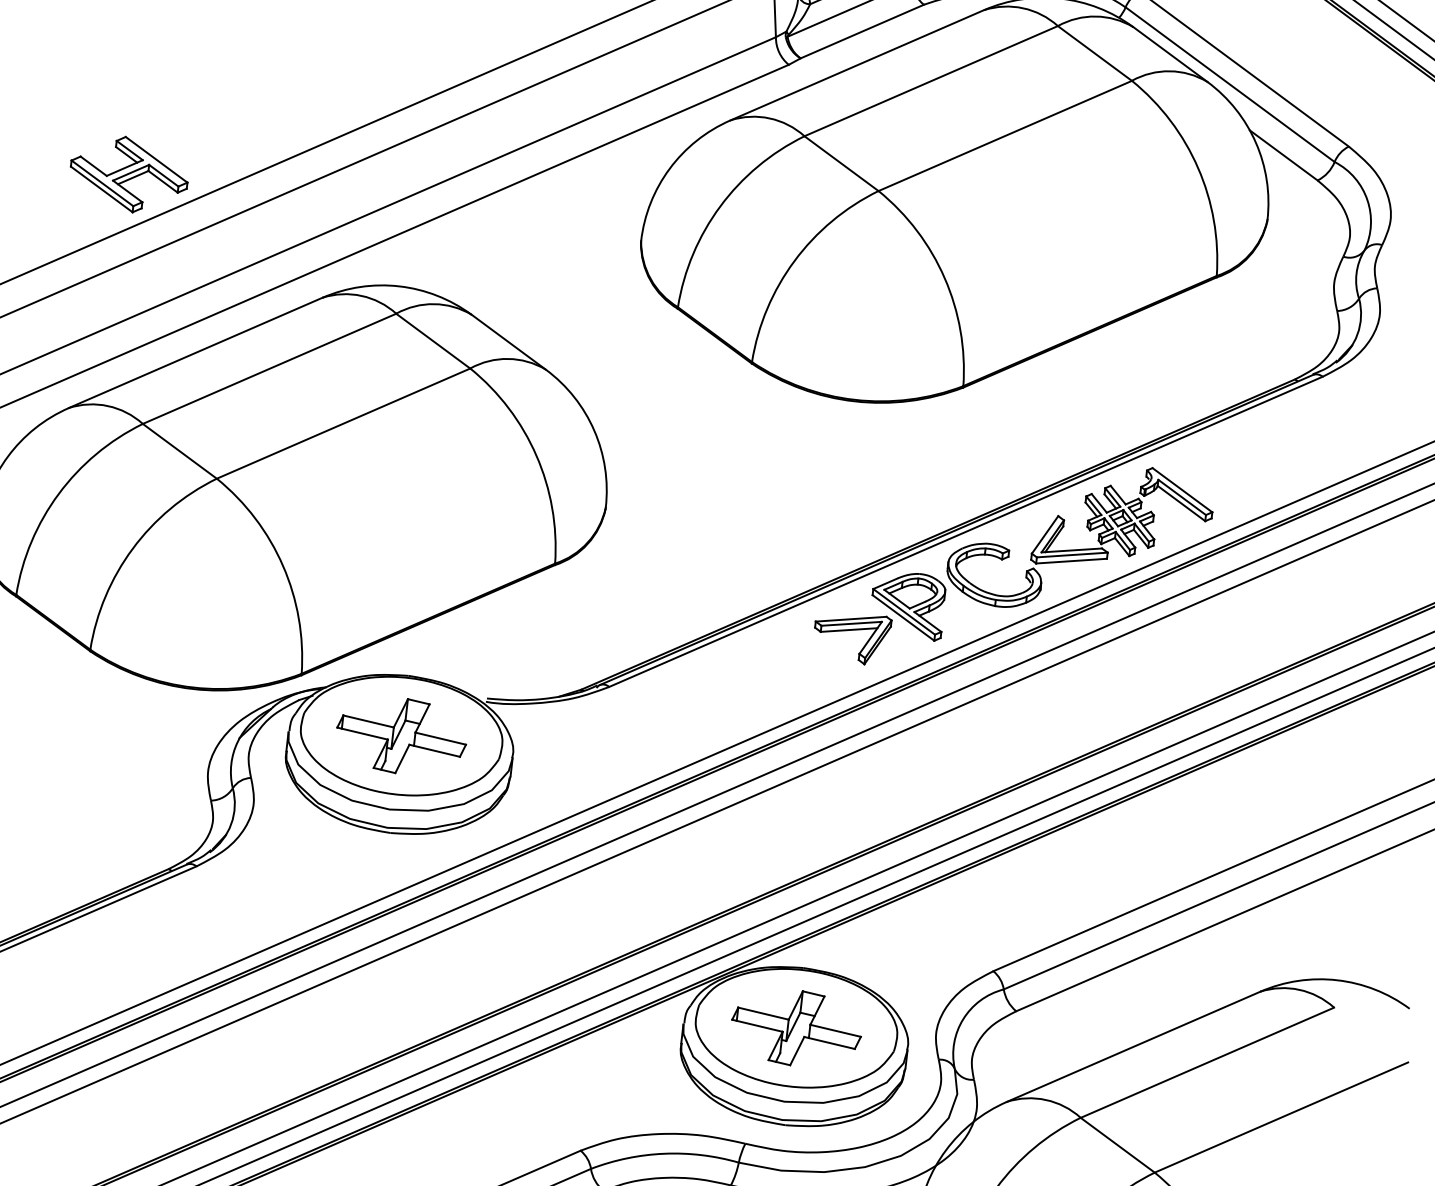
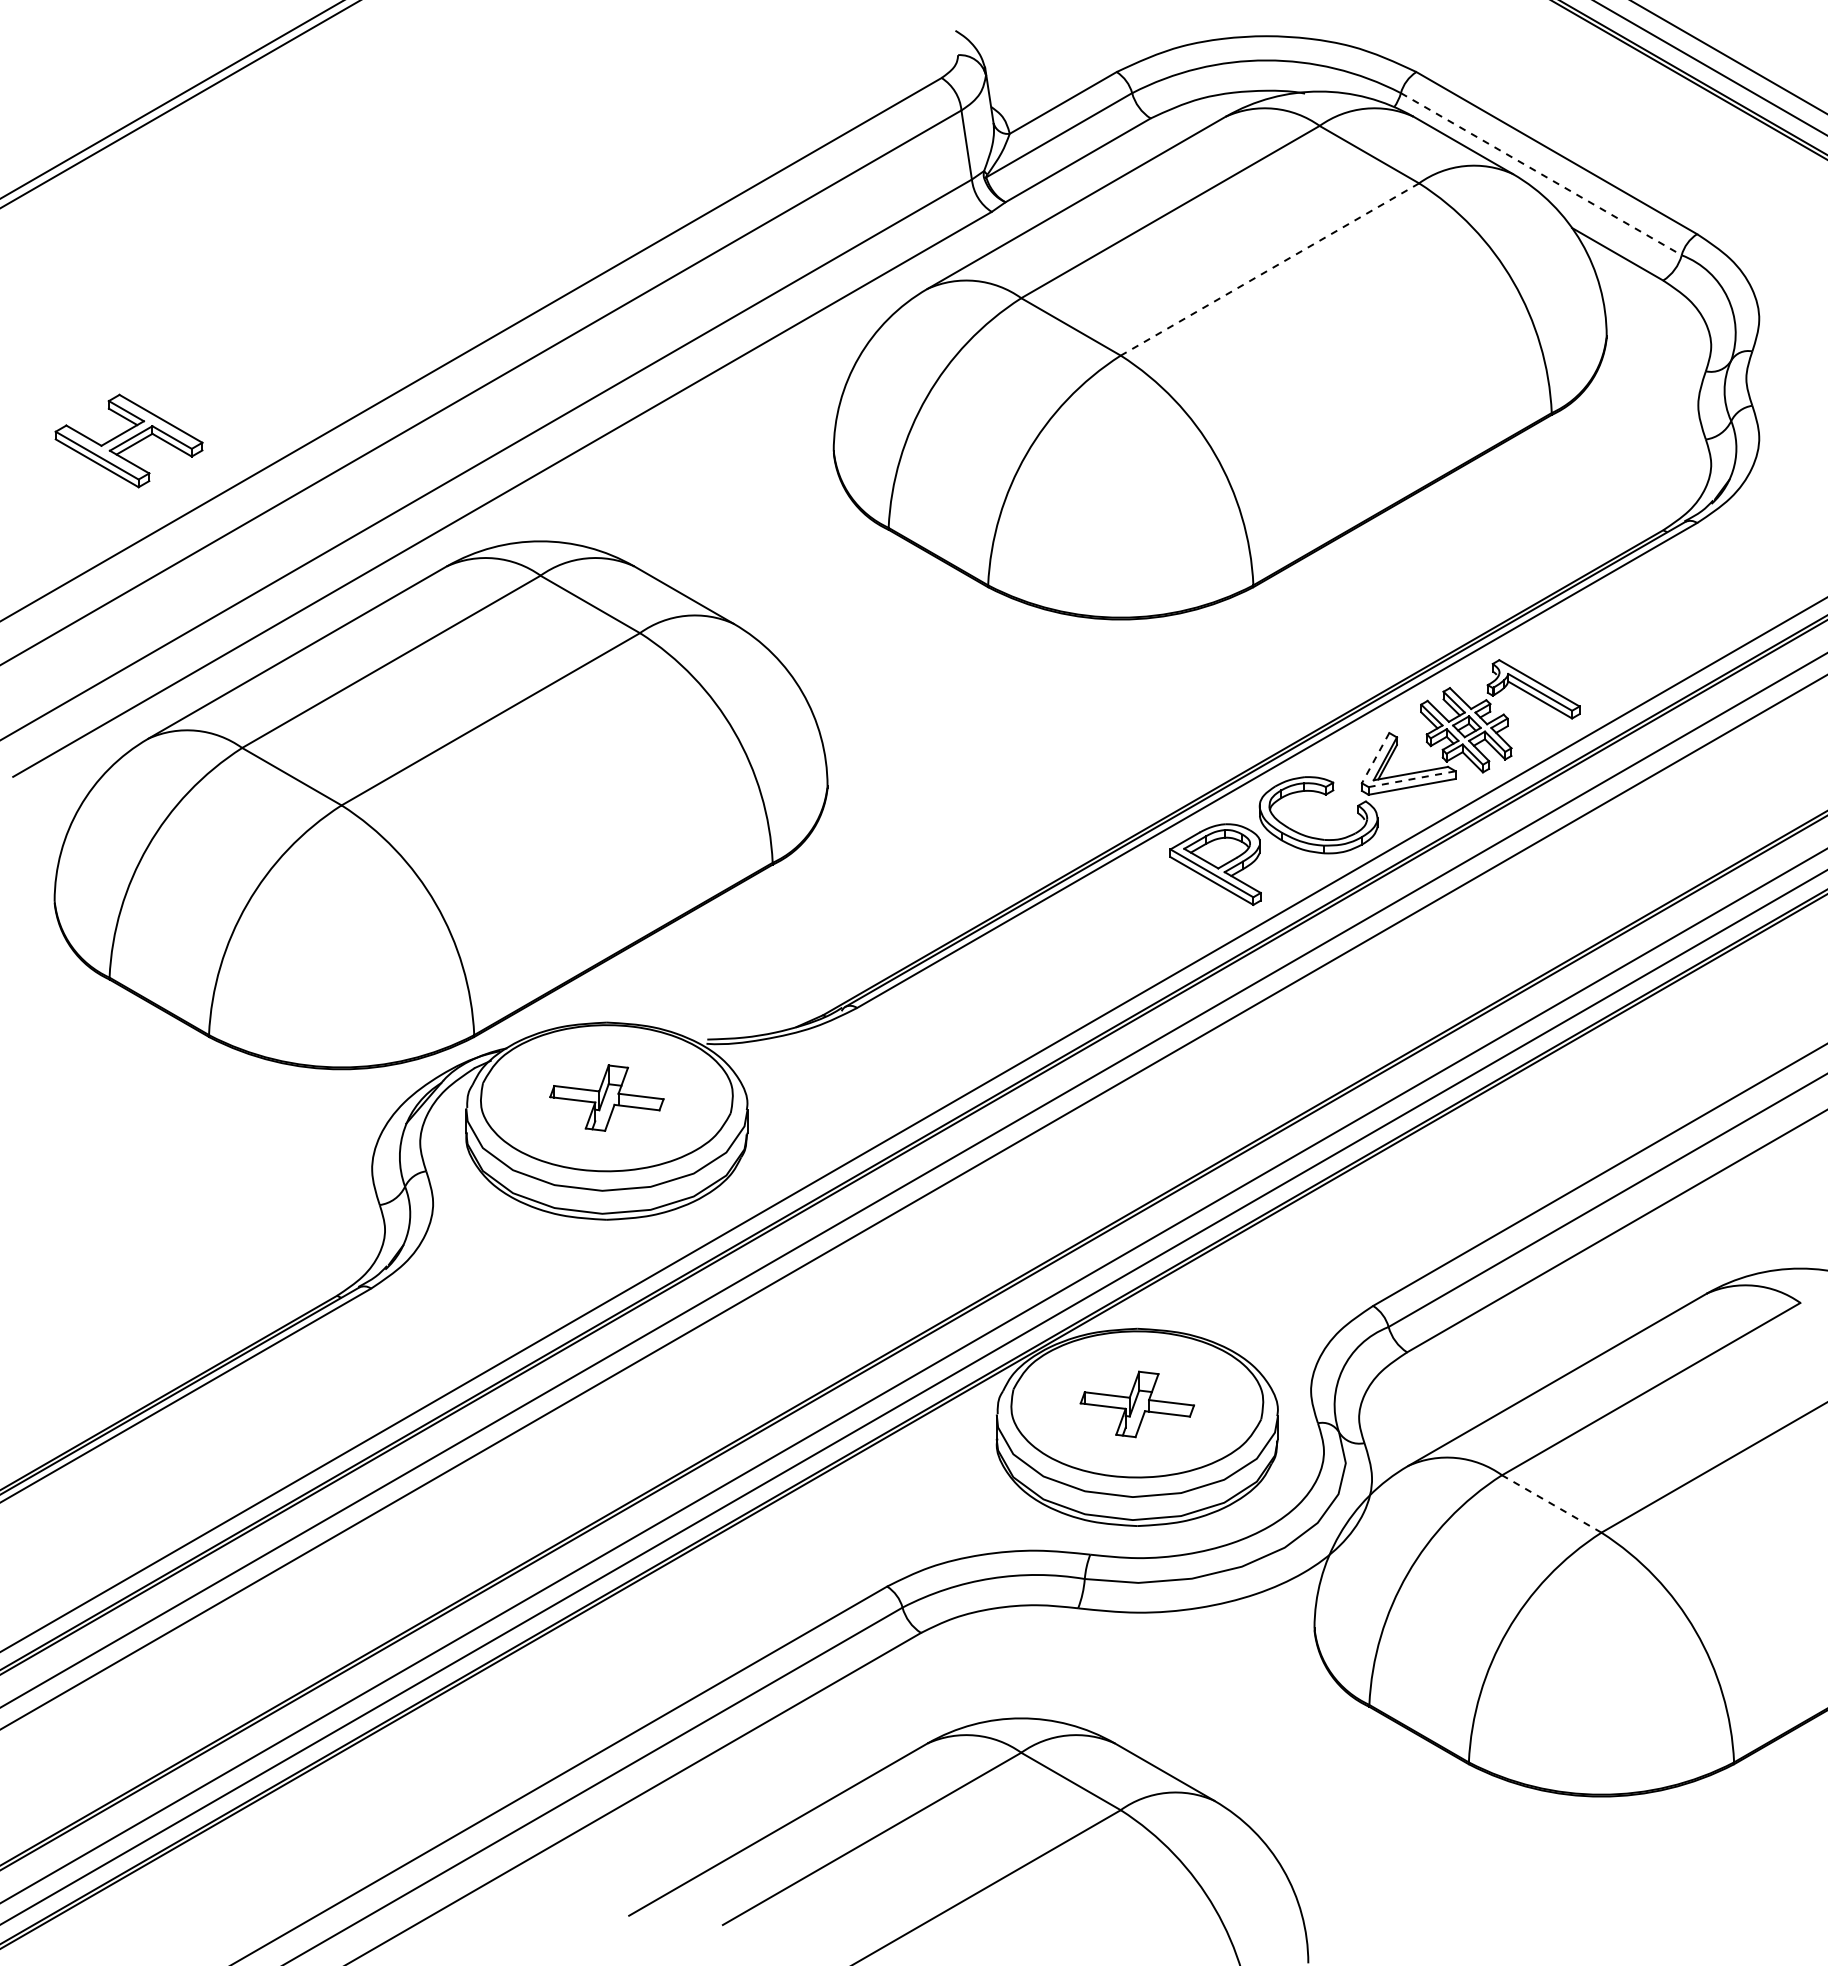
line: (1230, 84) -> (1541, 174), solid -> dashed
line: (1004, 135) -> (1269, 269), solid -> dashed
part: (128, 174) -> (128, 440), moved
line: (1044, 535) -> (1375, 758), solid -> dashed
line: (1072, 555) -> (1412, 779), solid -> dashed
part: (850, 630) -> (1148, 904), removed
part: (401, 735) -> (606, 1097), size x0.7
part: (796, 1028) -> (1137, 1404), size x0.7
line: (1117, 1144) -> (1551, 1503), solid -> dashed

